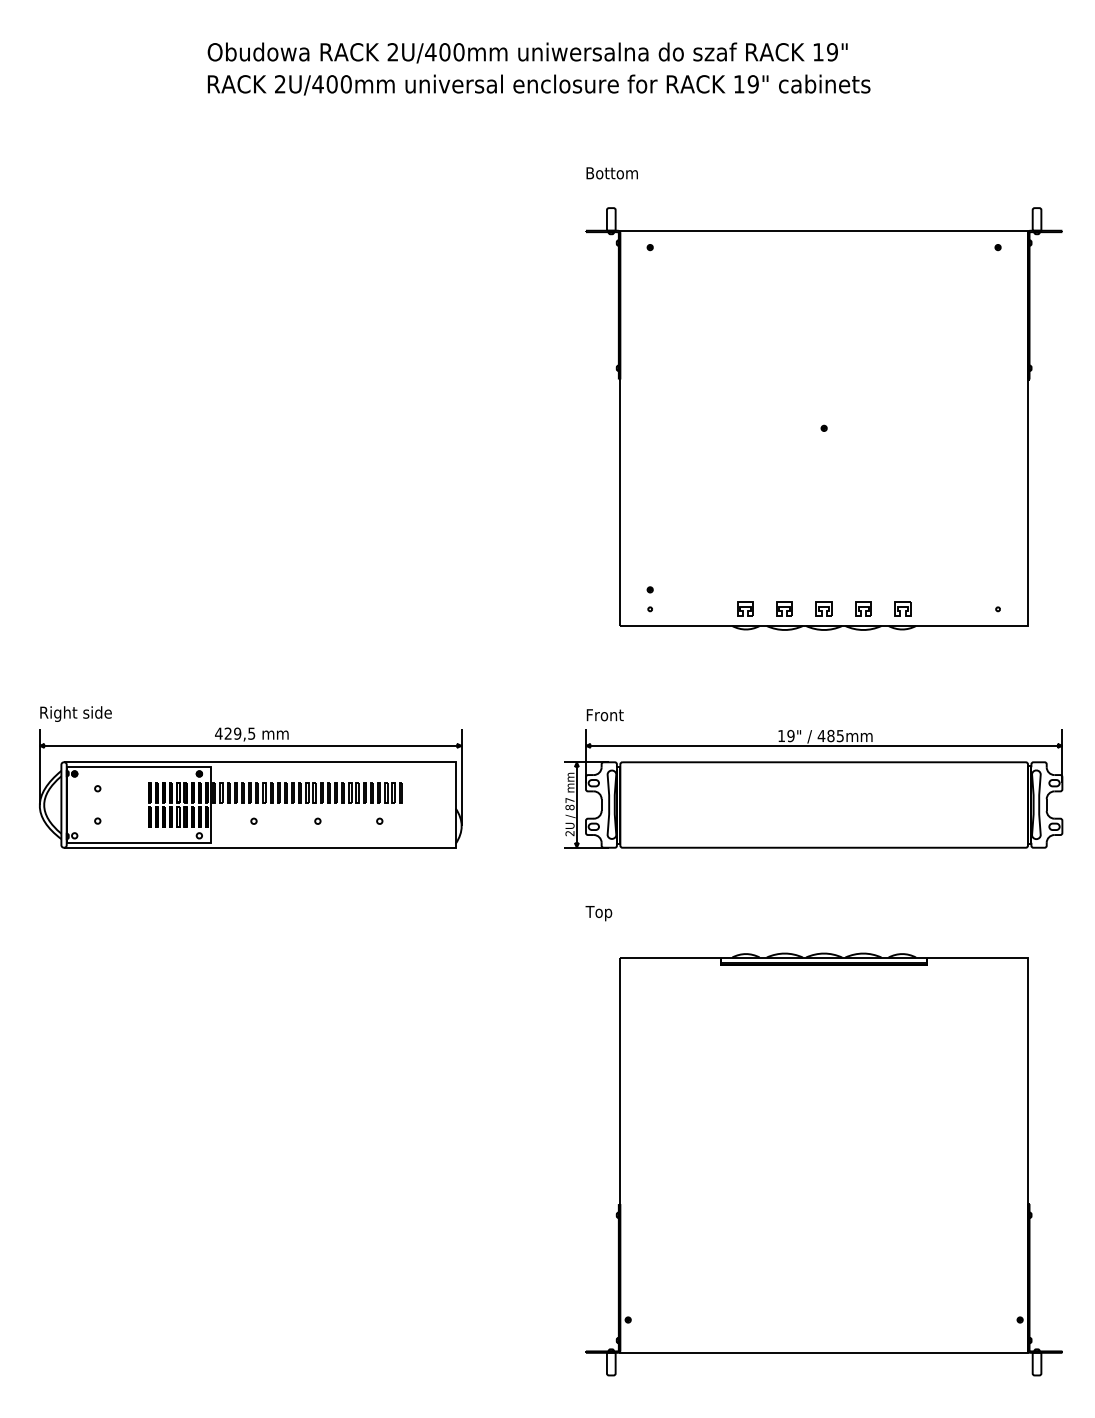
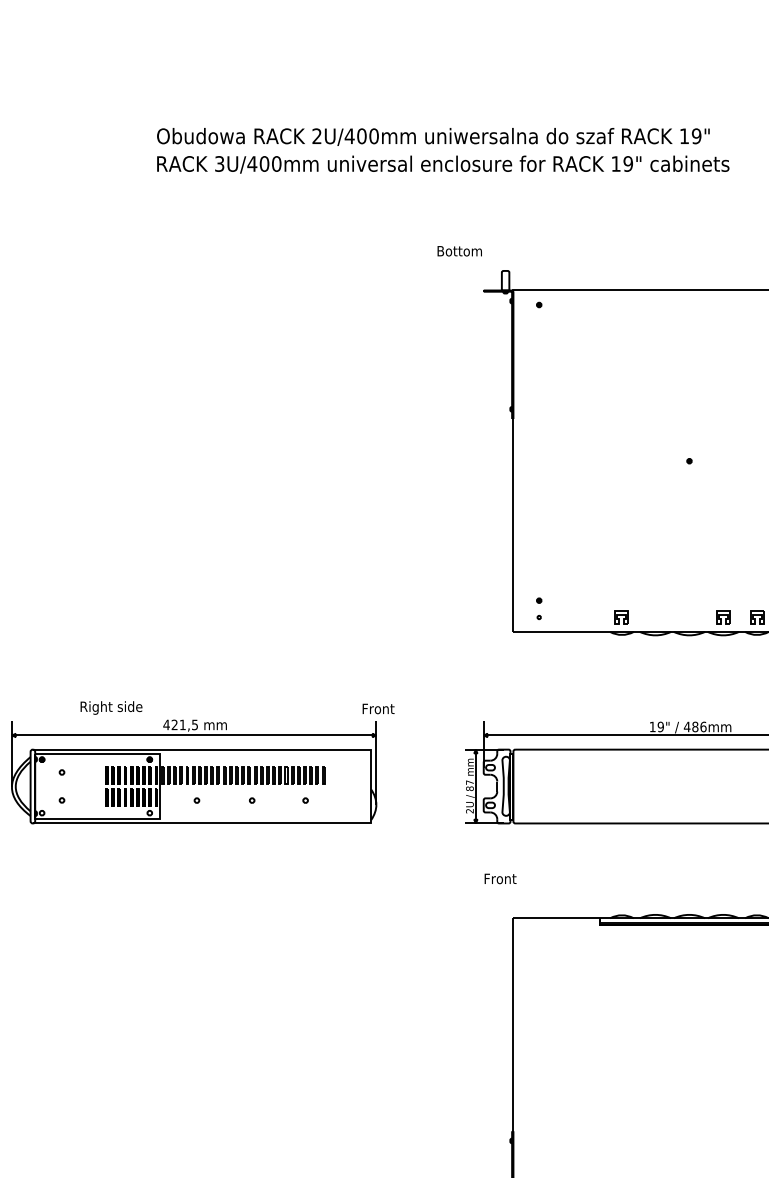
text: (280, 84) -> (219, 164), 2U/400mm -> 3U/400mm
text: (611, 173) -> (459, 251), moved
part: (784, 608) -> (655, 616), removed
part: (823, 608) -> (688, 616), removed
text: (75, 713) -> (111, 707), moved
text: (604, 715) -> (377, 709), moved
text: (237, 733) -> (182, 724), 429,5 -> 421,5
text: (840, 735) -> (703, 726), 485mm -> 486mm
text: (604, 913) -> (499, 880), Top -> Front

